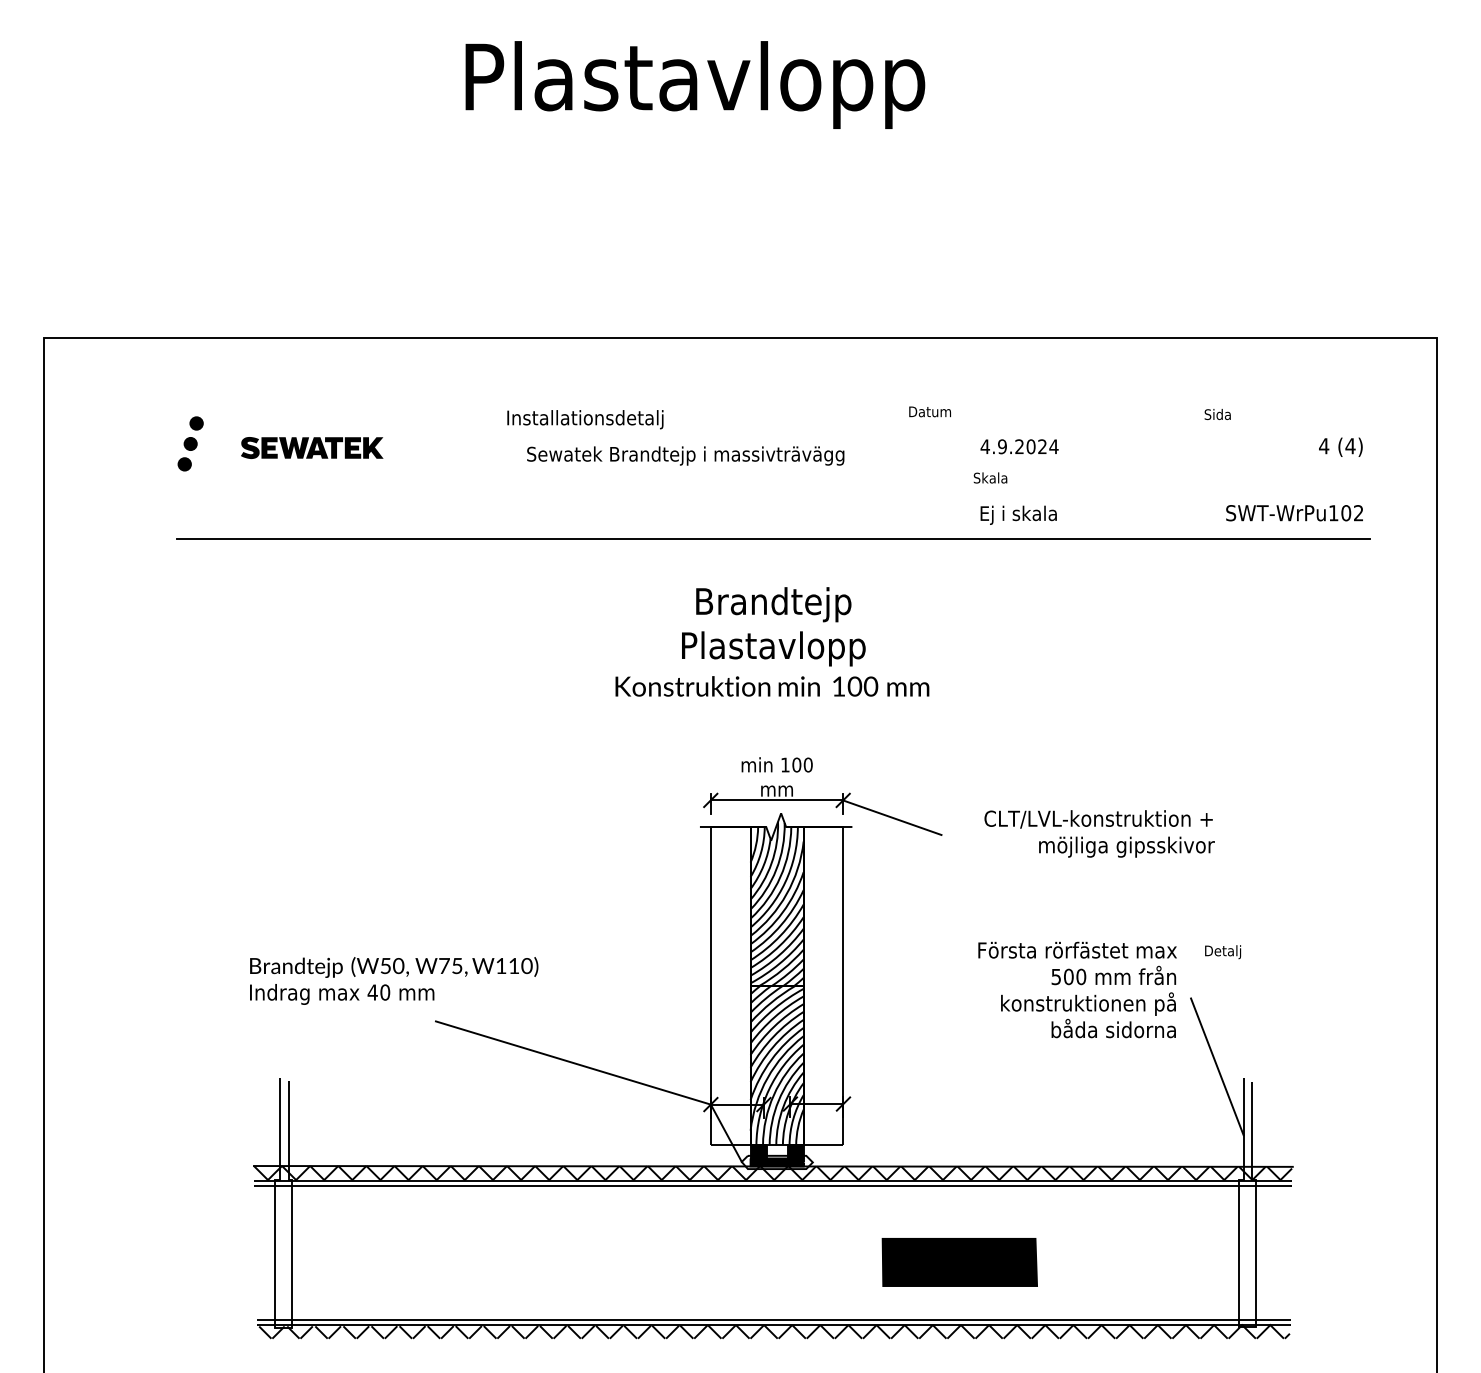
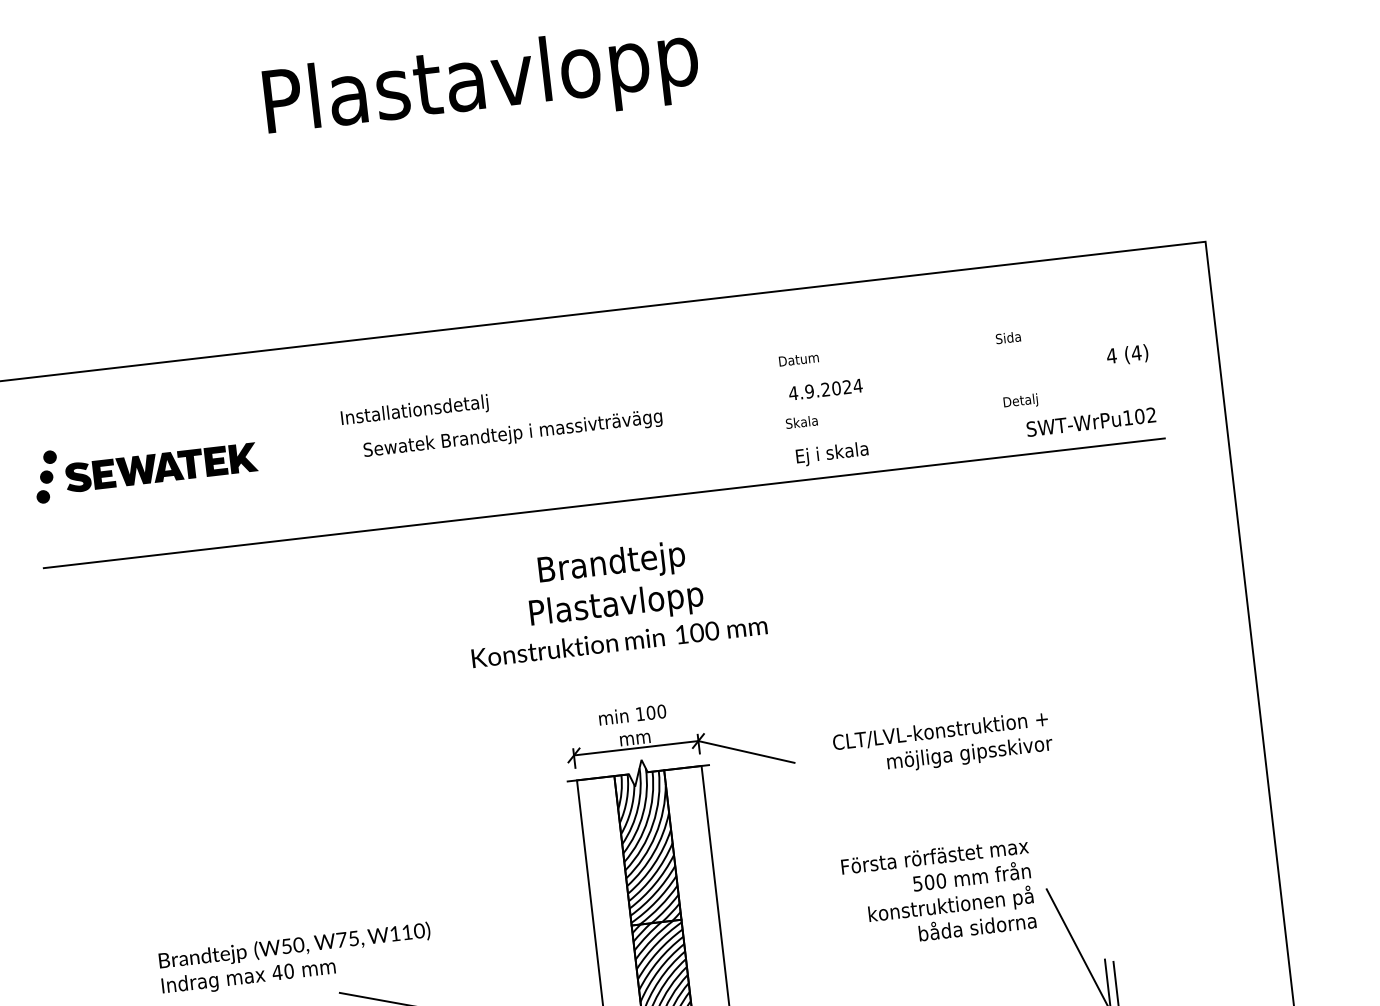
text: (929, 411) -> (798, 359), moved
part: (311, 447) -> (160, 467), size x1.43
text: (1223, 952) -> (1021, 401), moved

